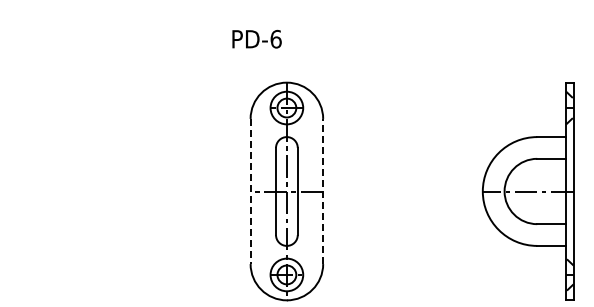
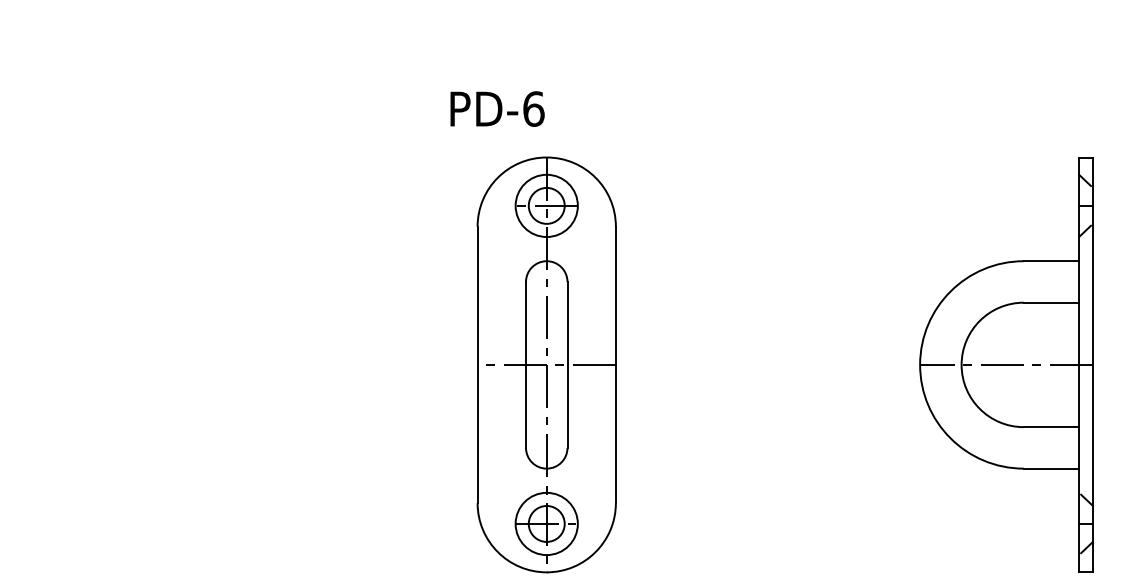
text: (256, 39) -> (496, 109), moved
line: (250, 191) -> (477, 364), dashed -> solid
line: (323, 191) -> (616, 364), dashed -> solid

